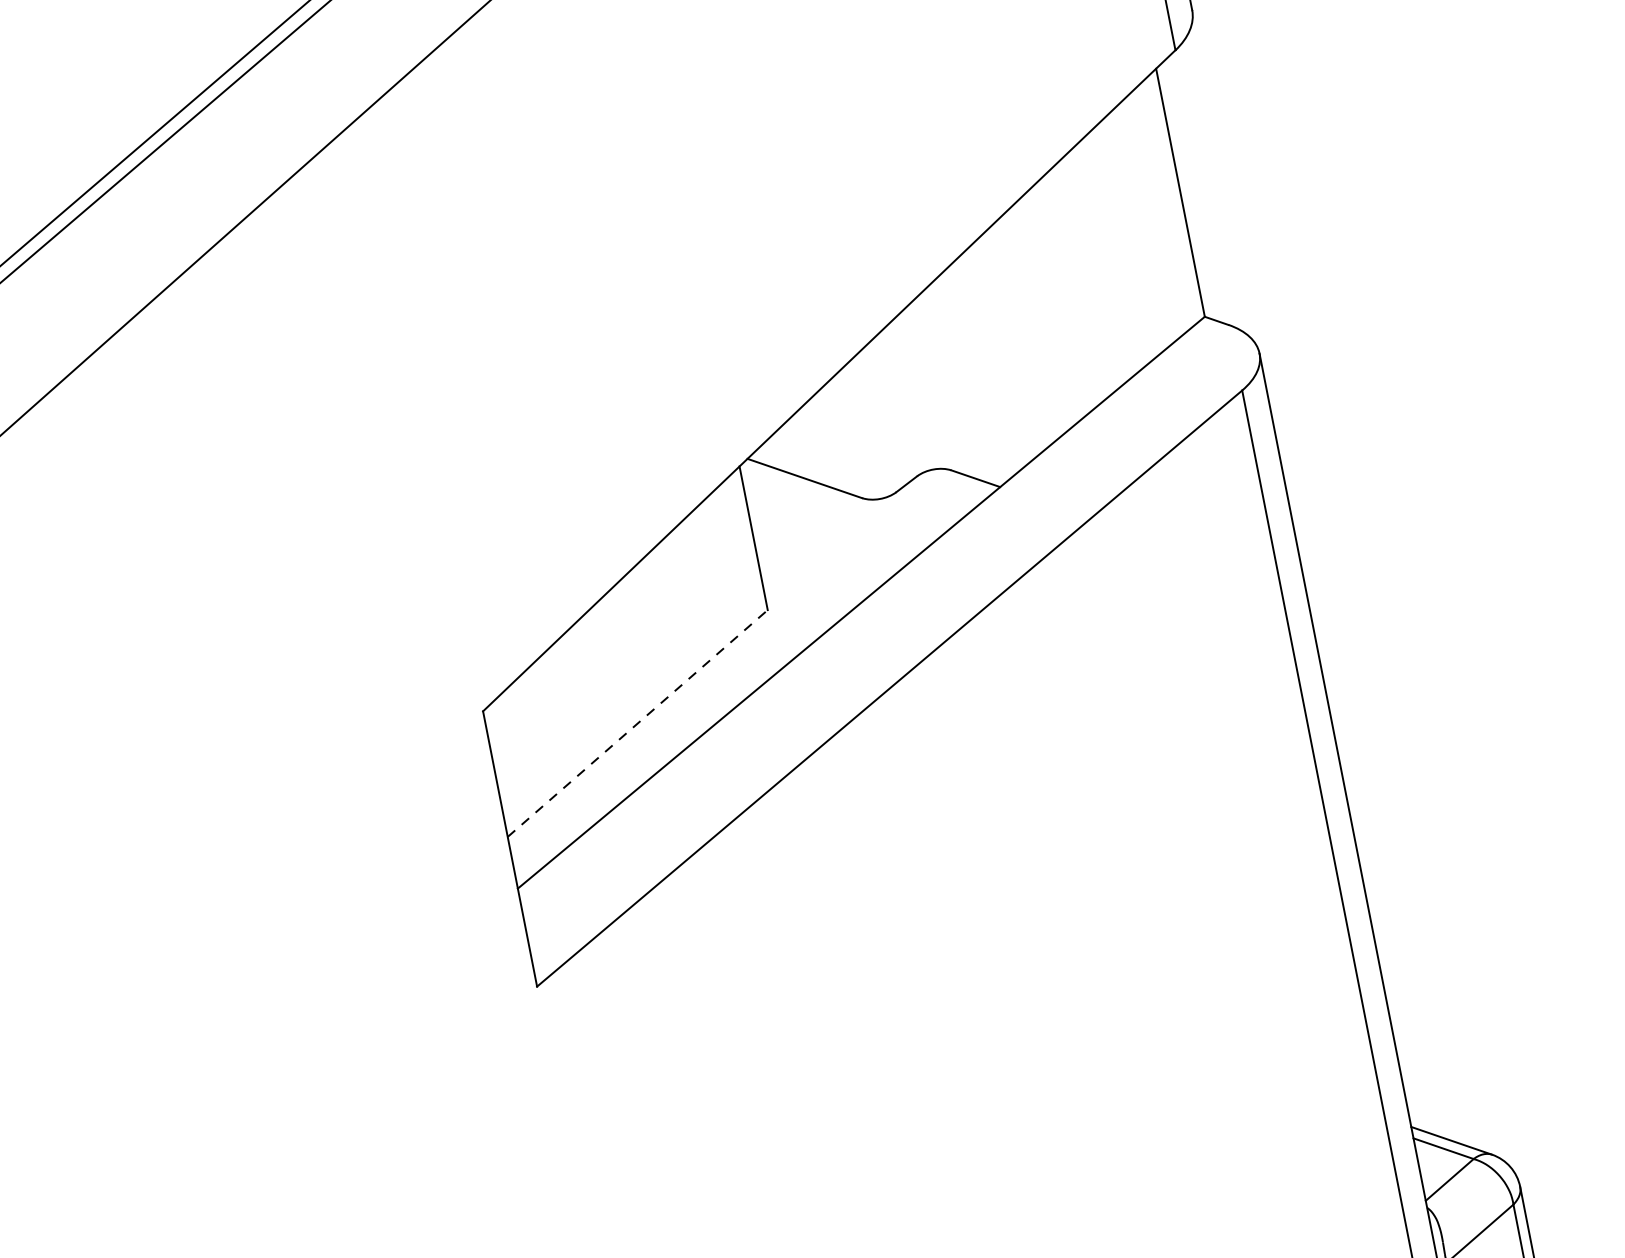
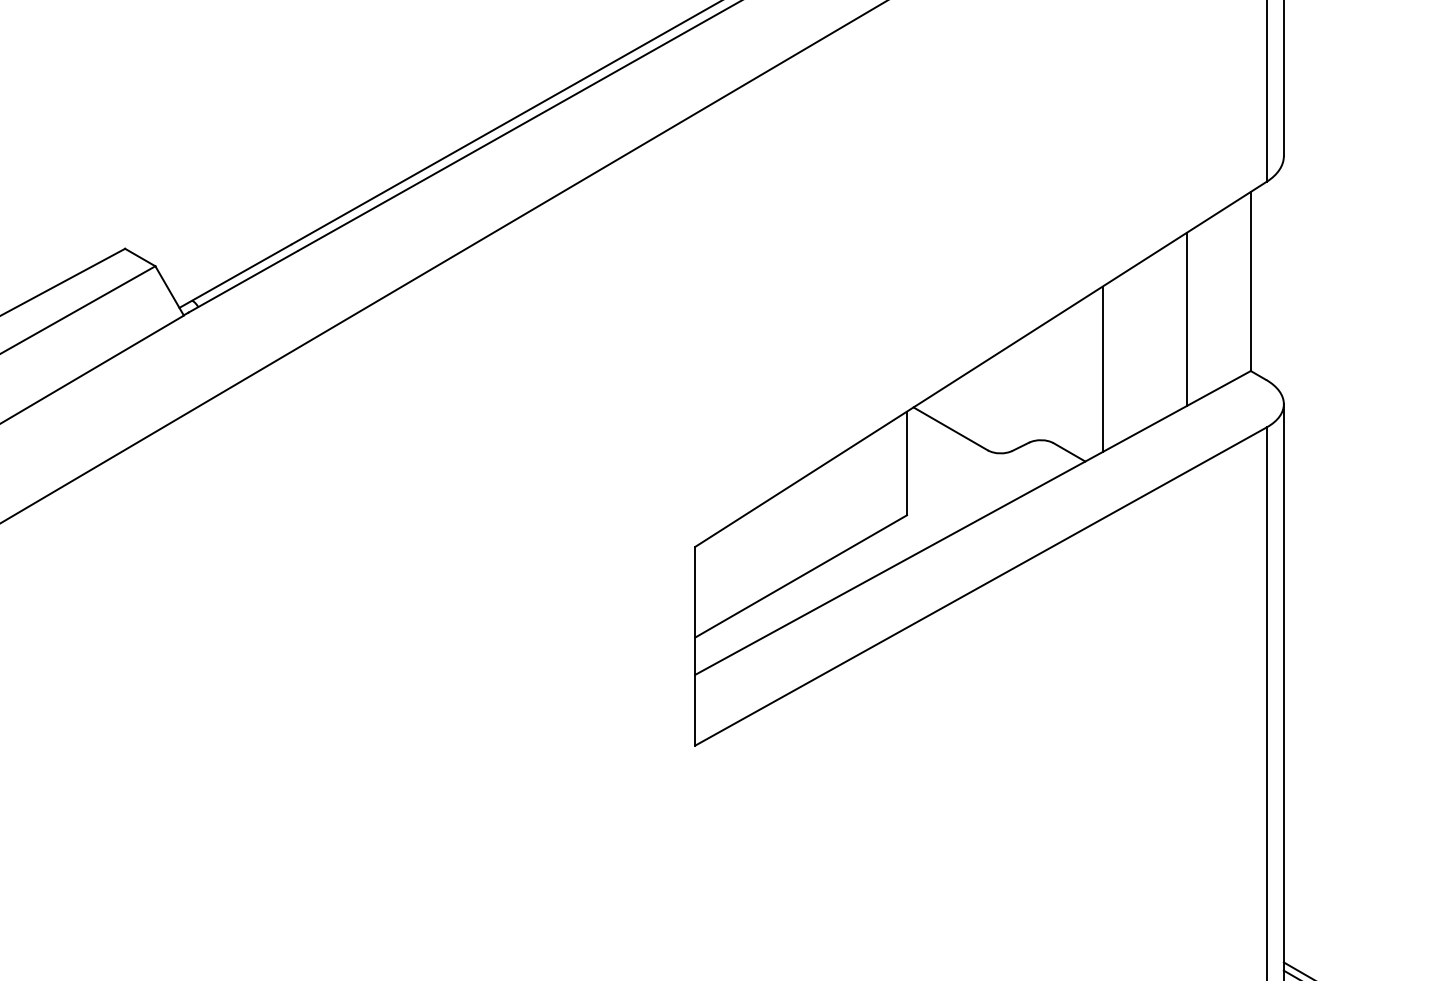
line: (1101, 262) -> (1186, 319), added
line: (998, 354) -> (1102, 369), added
line: (638, 723) -> (801, 576), dashed -> solid

